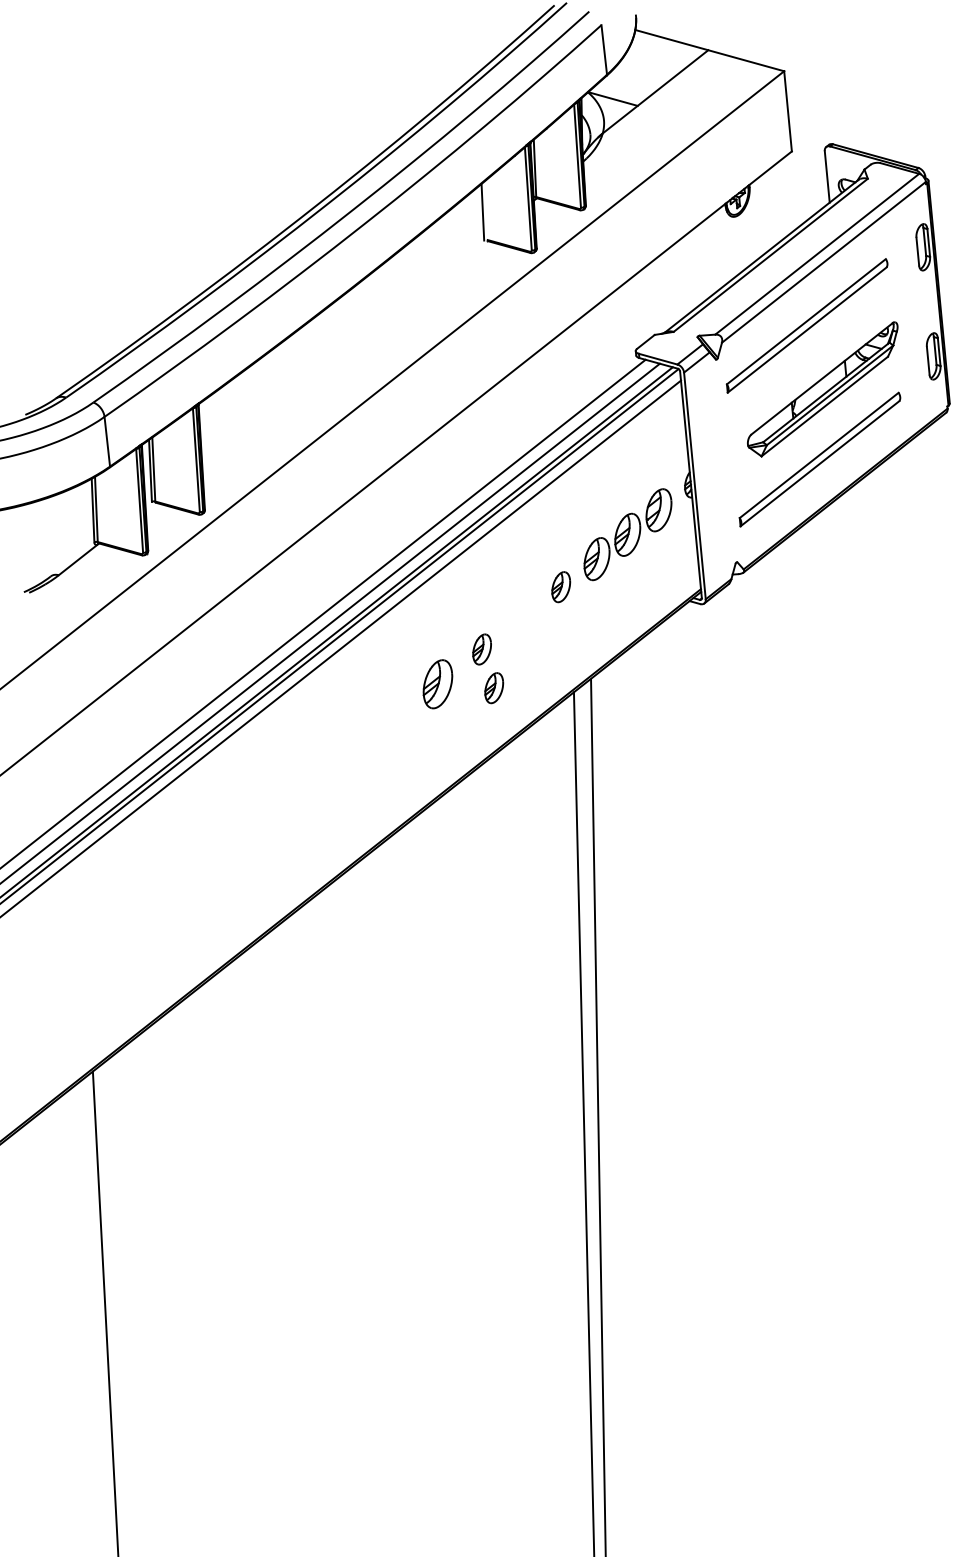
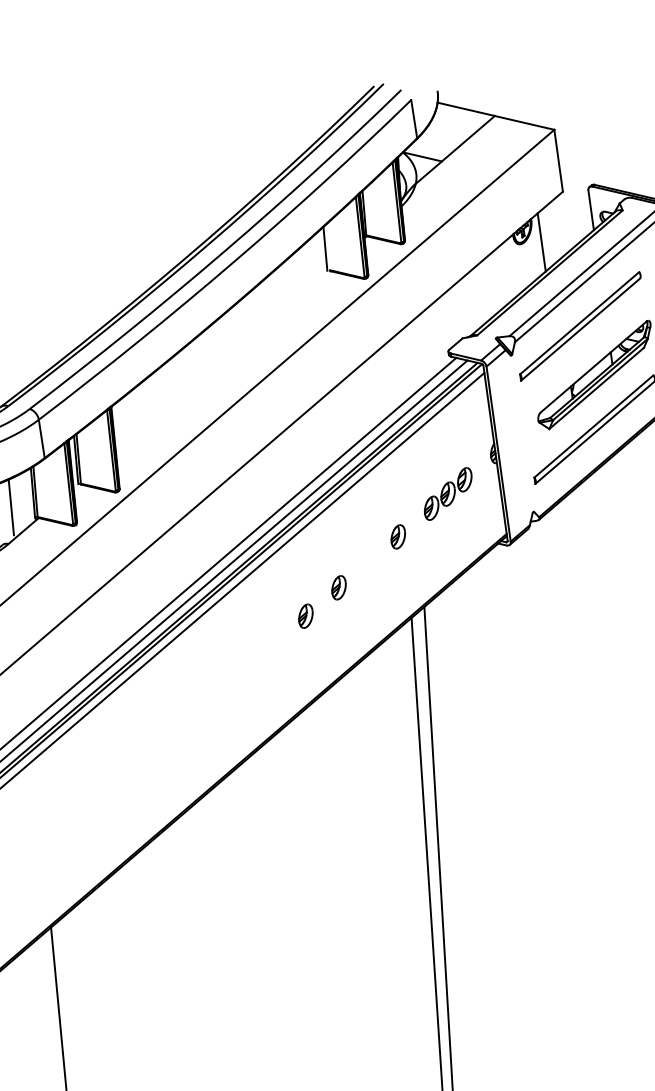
line: (761, 215) -> (541, 242), added
line: (64, 528) -> (11, 507), added
part: (627, 534) -> (447, 493), size x0.71
part: (437, 684) -> (305, 616), size x0.62
part: (494, 688) -> (349, 617), removed

